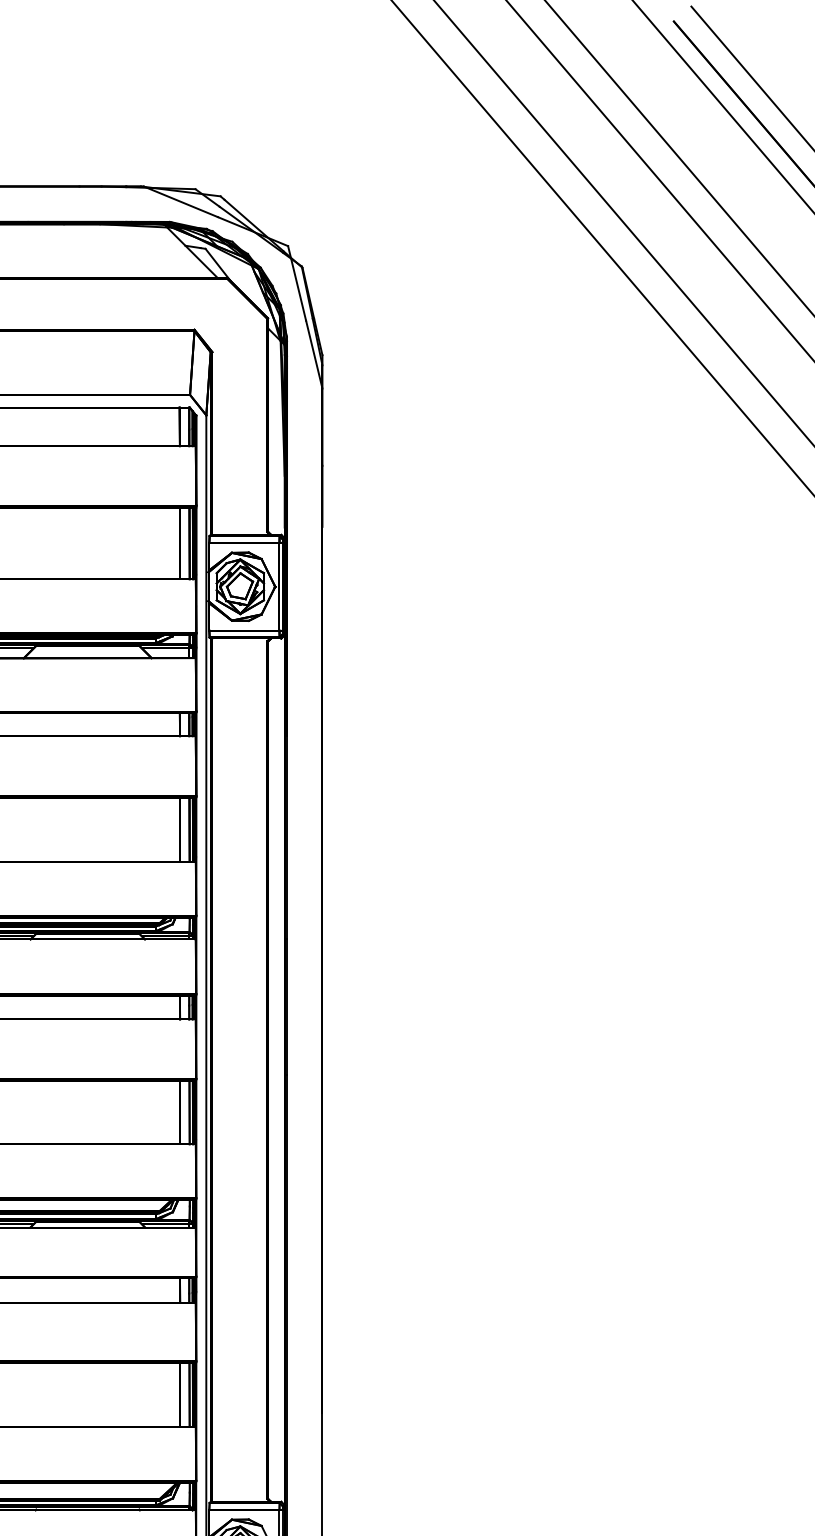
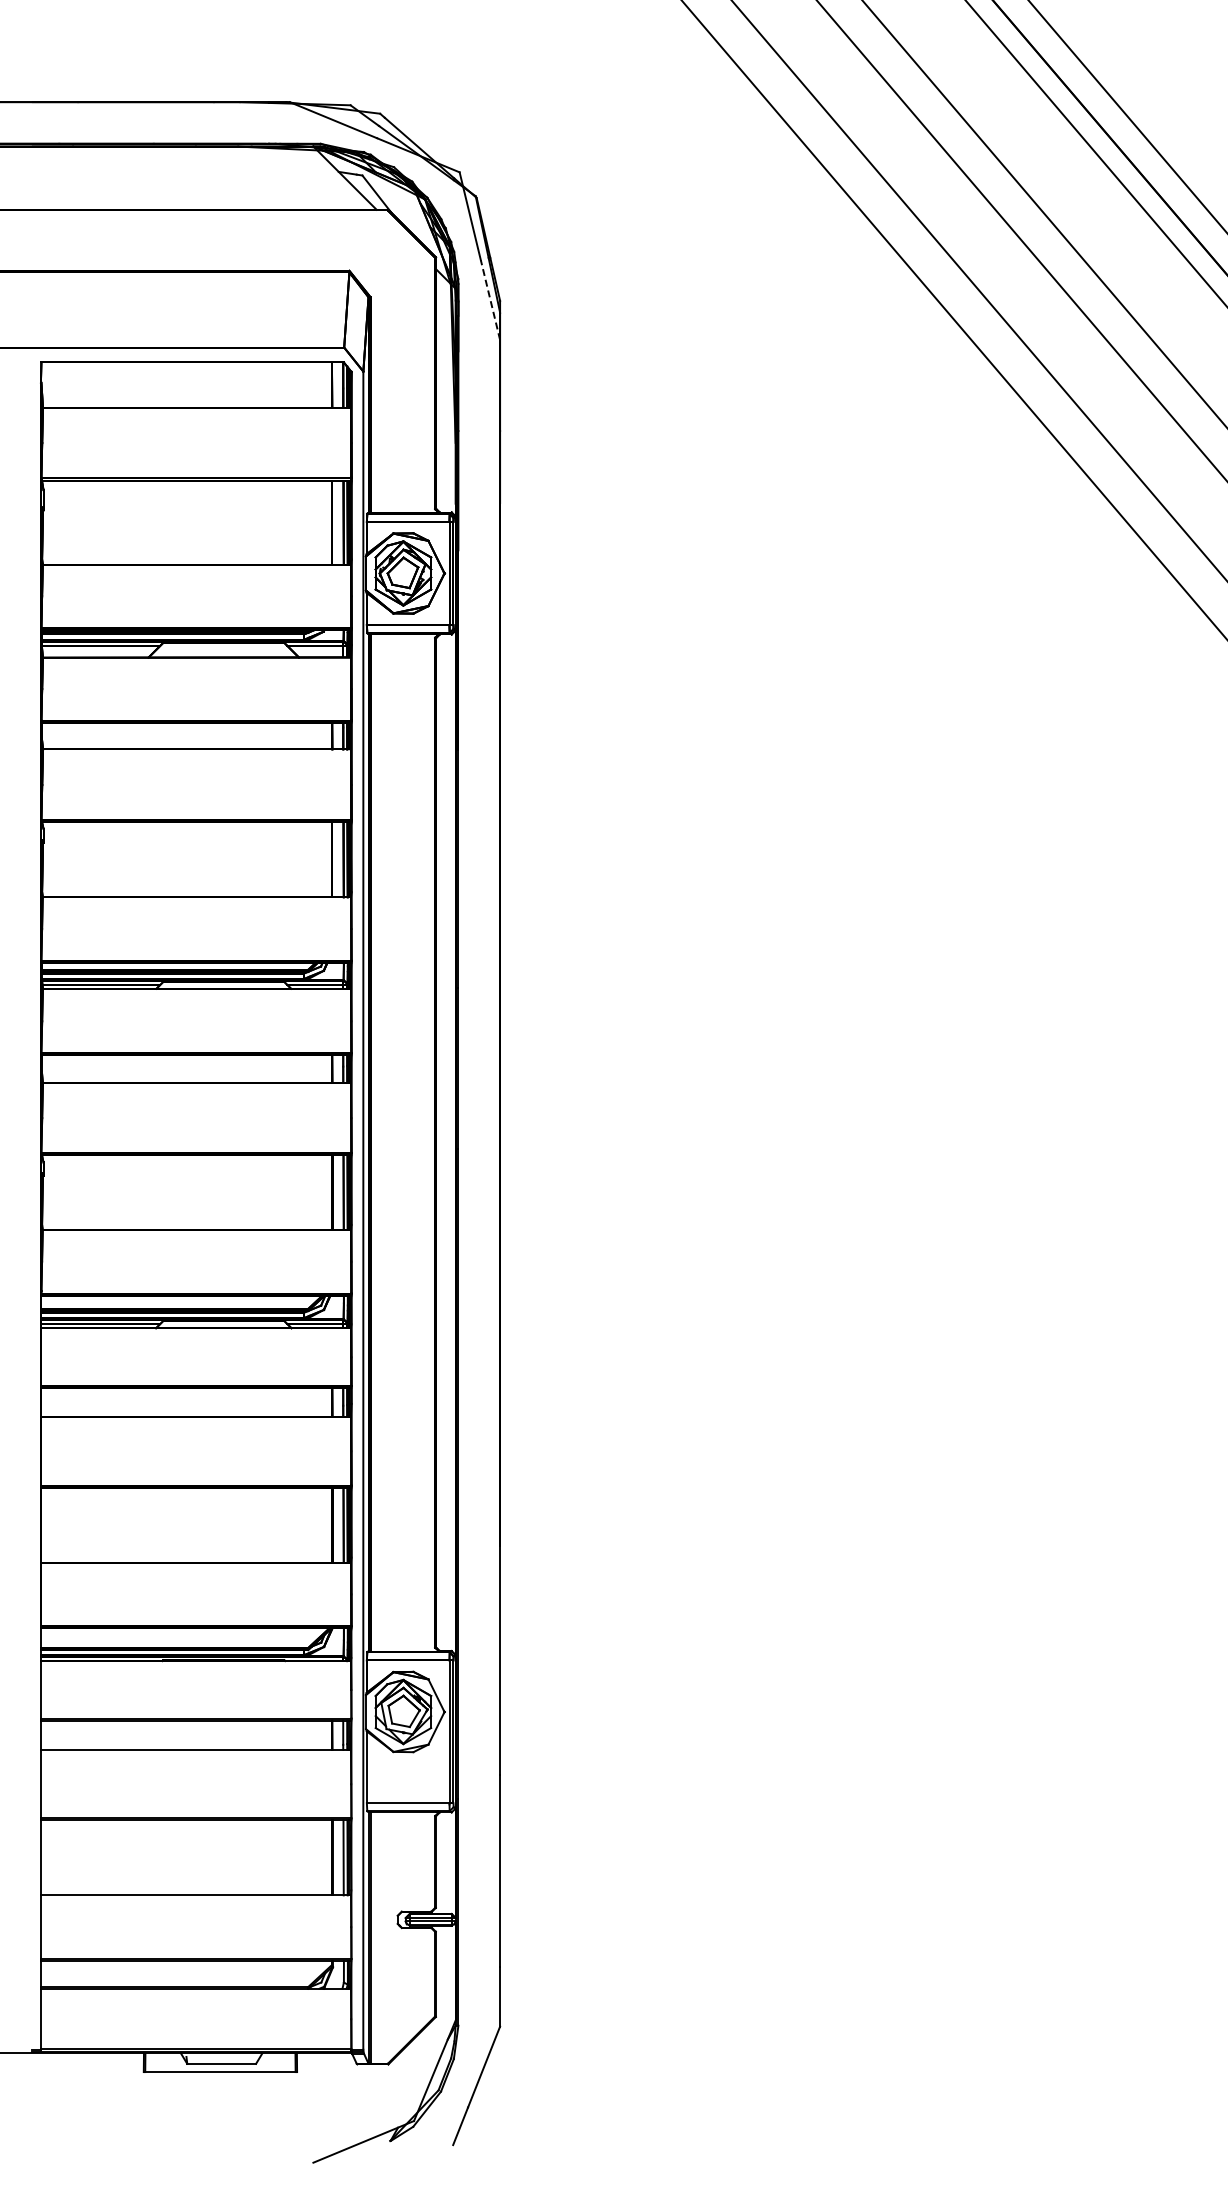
line: (314, 354) -> (490, 299), solid -> dashed

